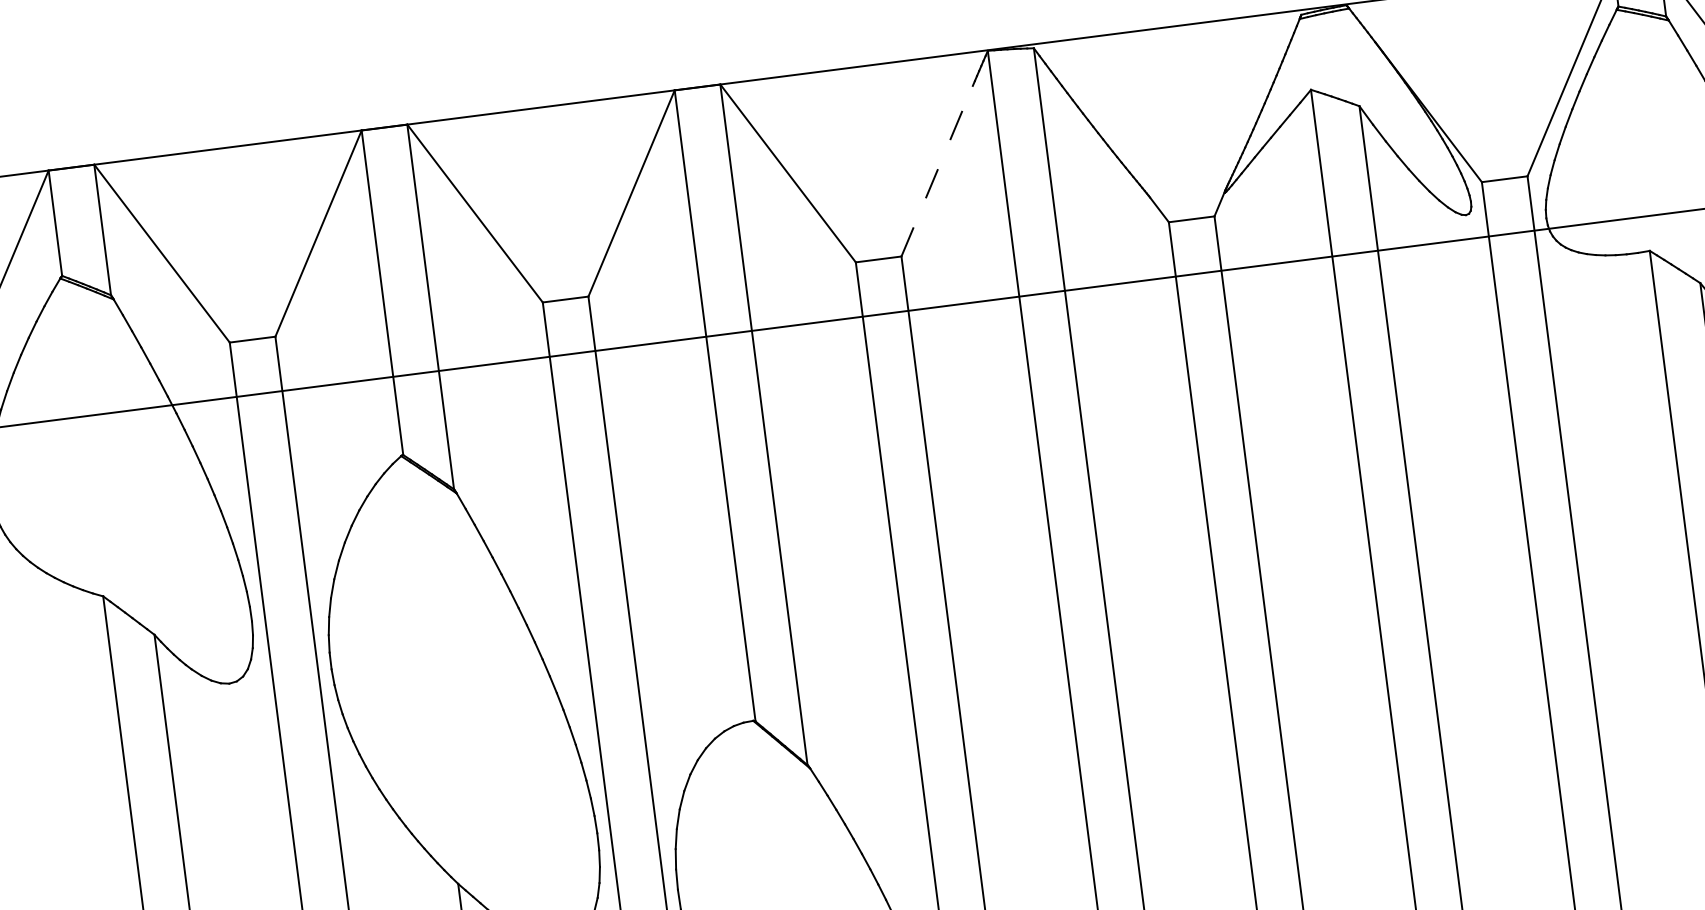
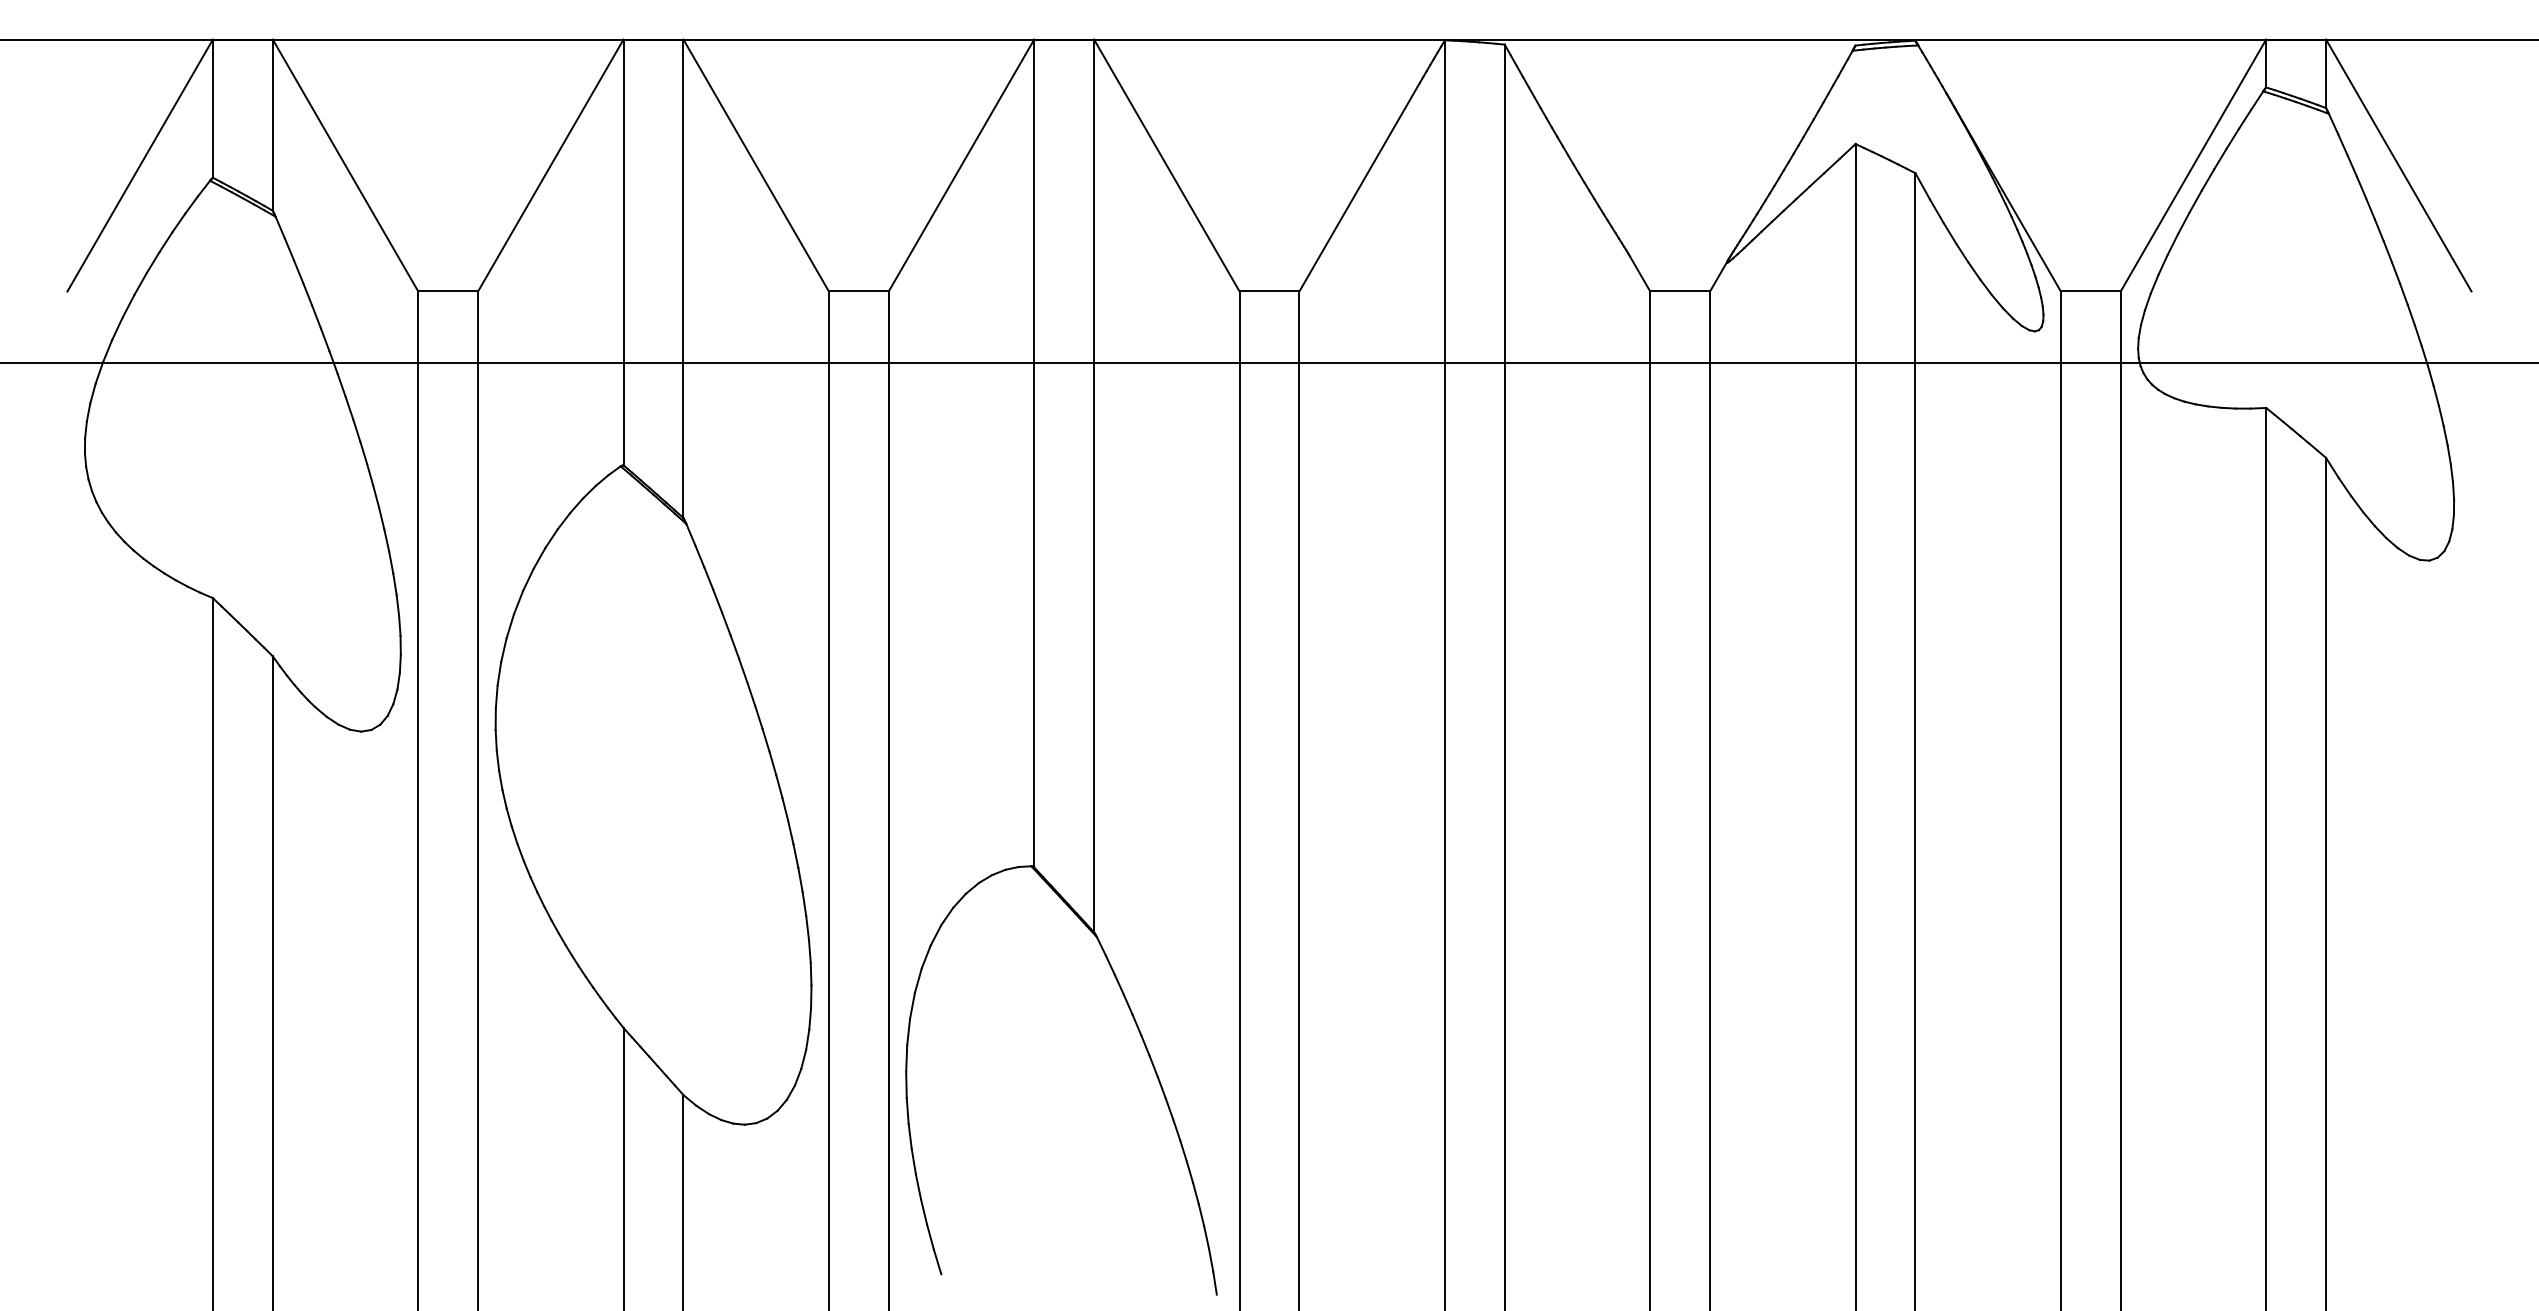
line: (937, 170) -> (1359, 186), dashed -> solid

